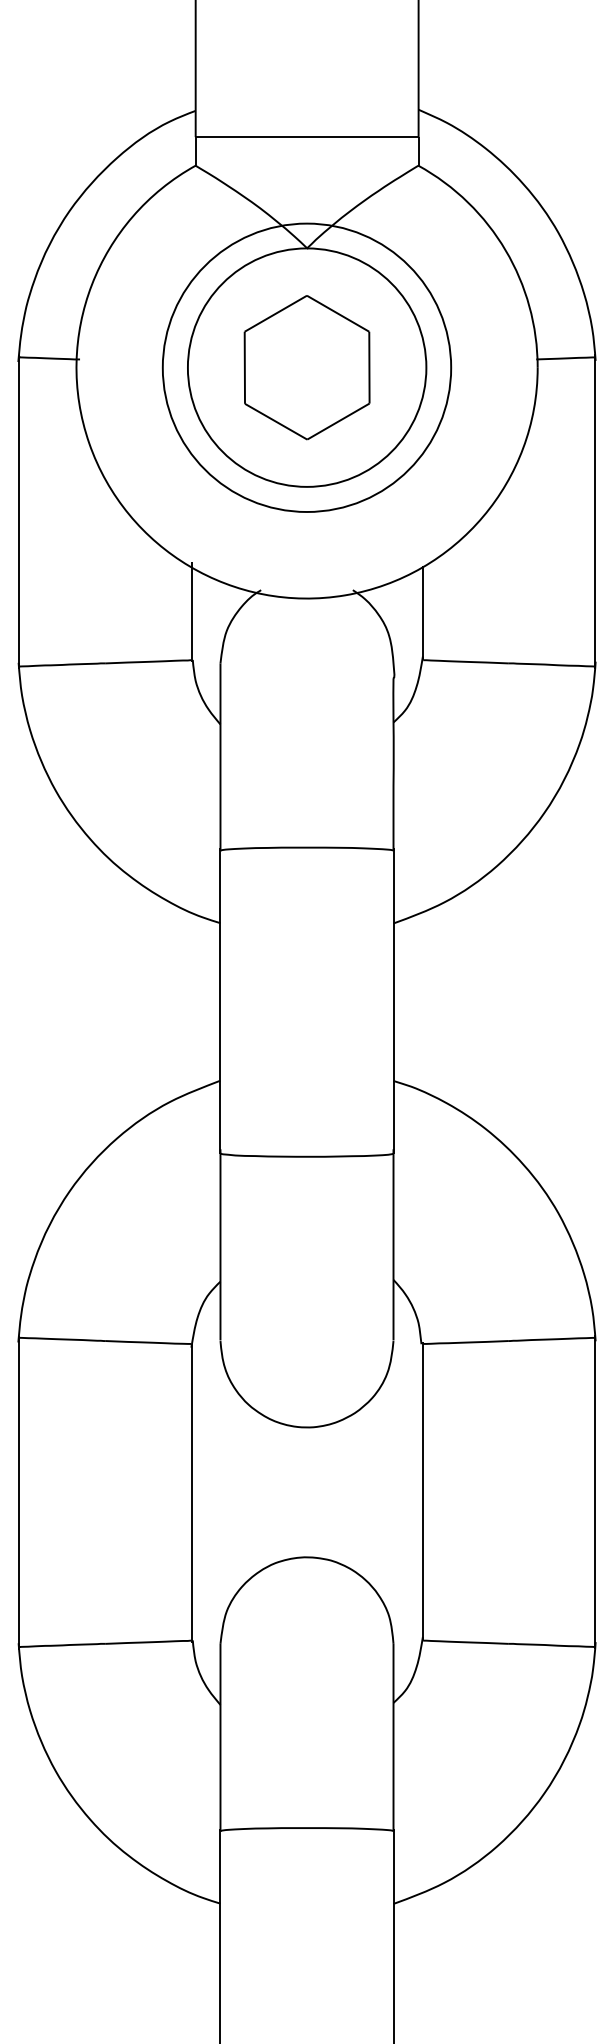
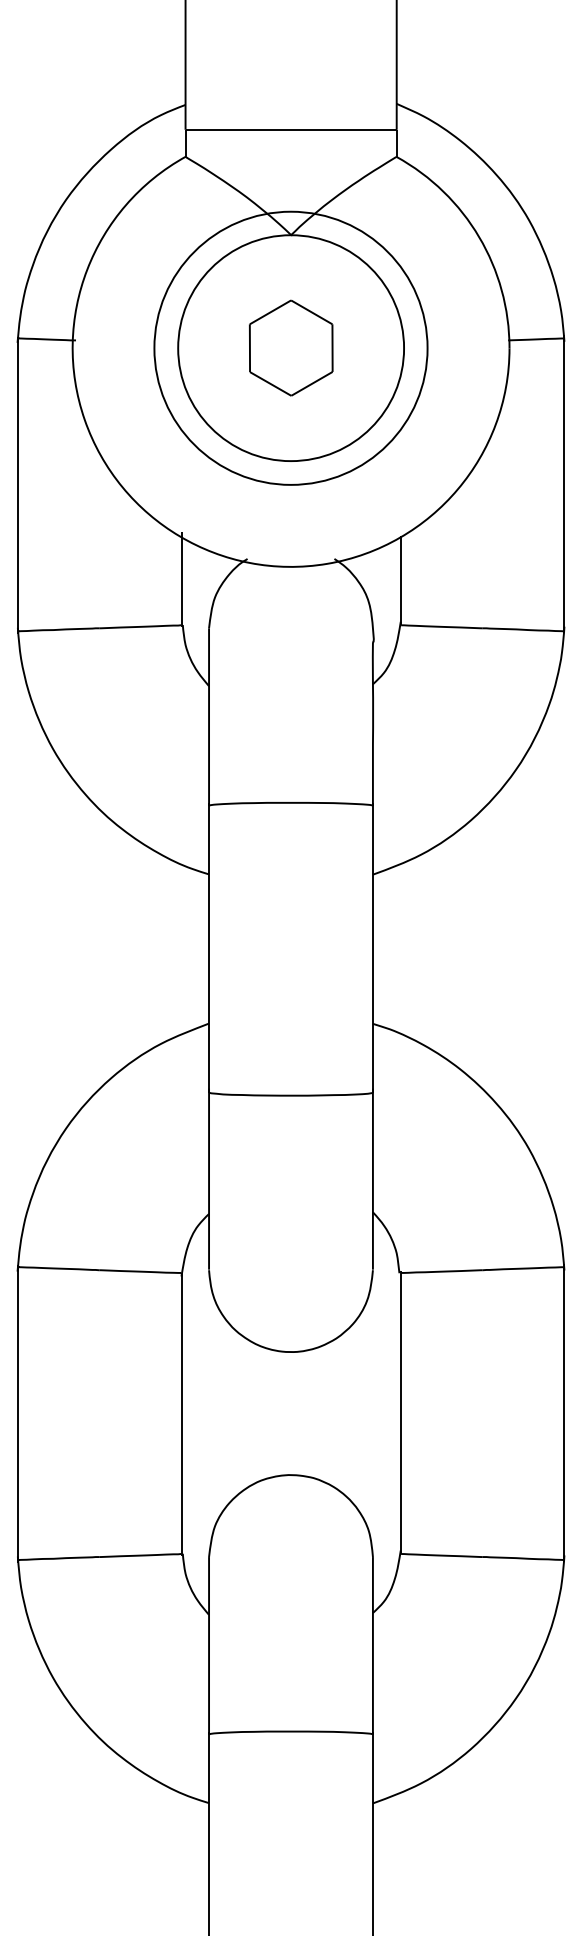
part: (307, 366) -> (291, 347), size x0.7

